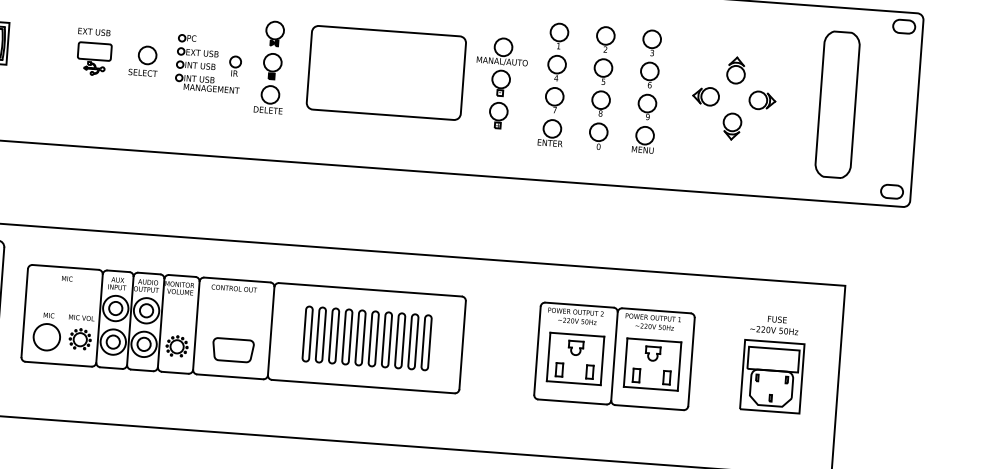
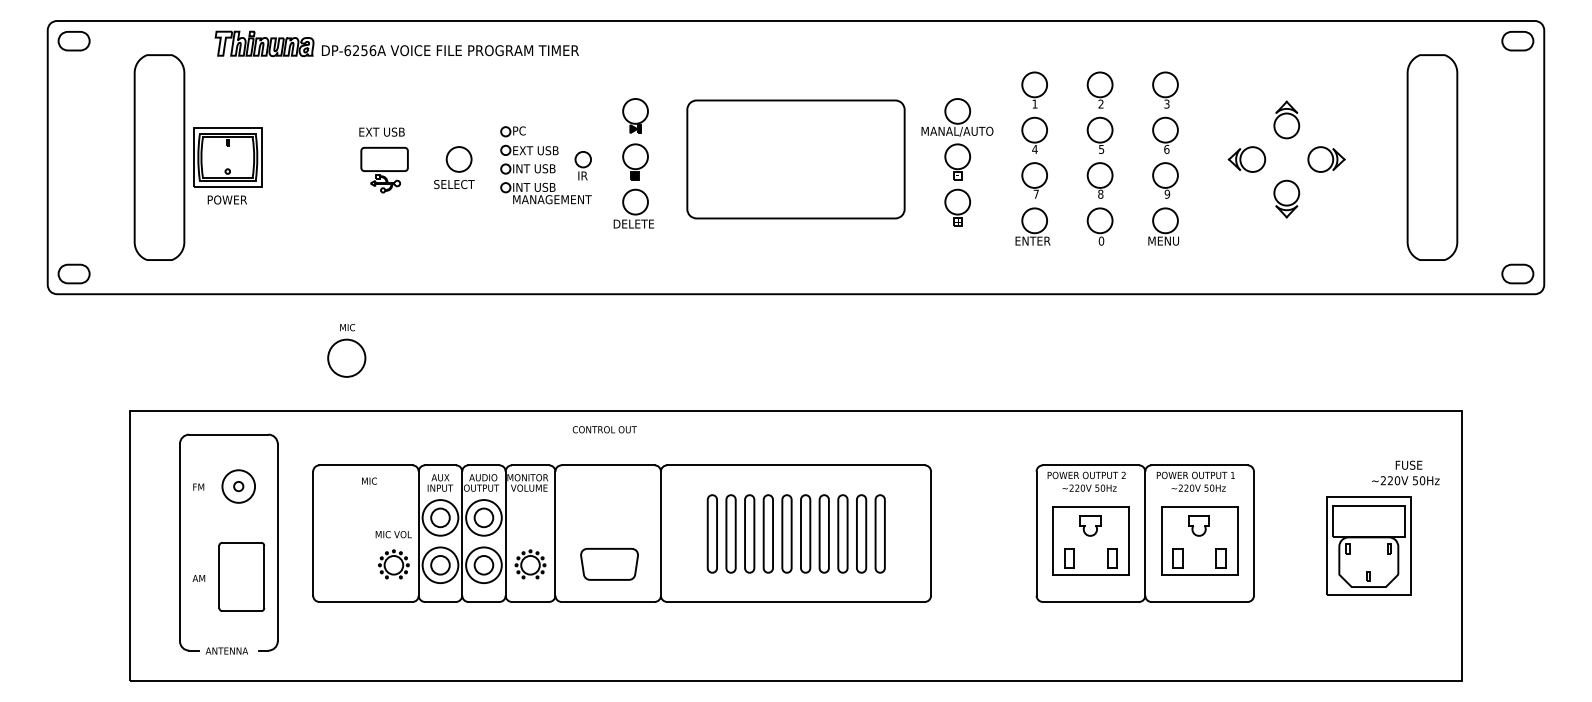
text: (234, 288) -> (604, 429), moved
text: (774, 324) -> (1405, 472), moved
part: (47, 331) -> (346, 350), moved

